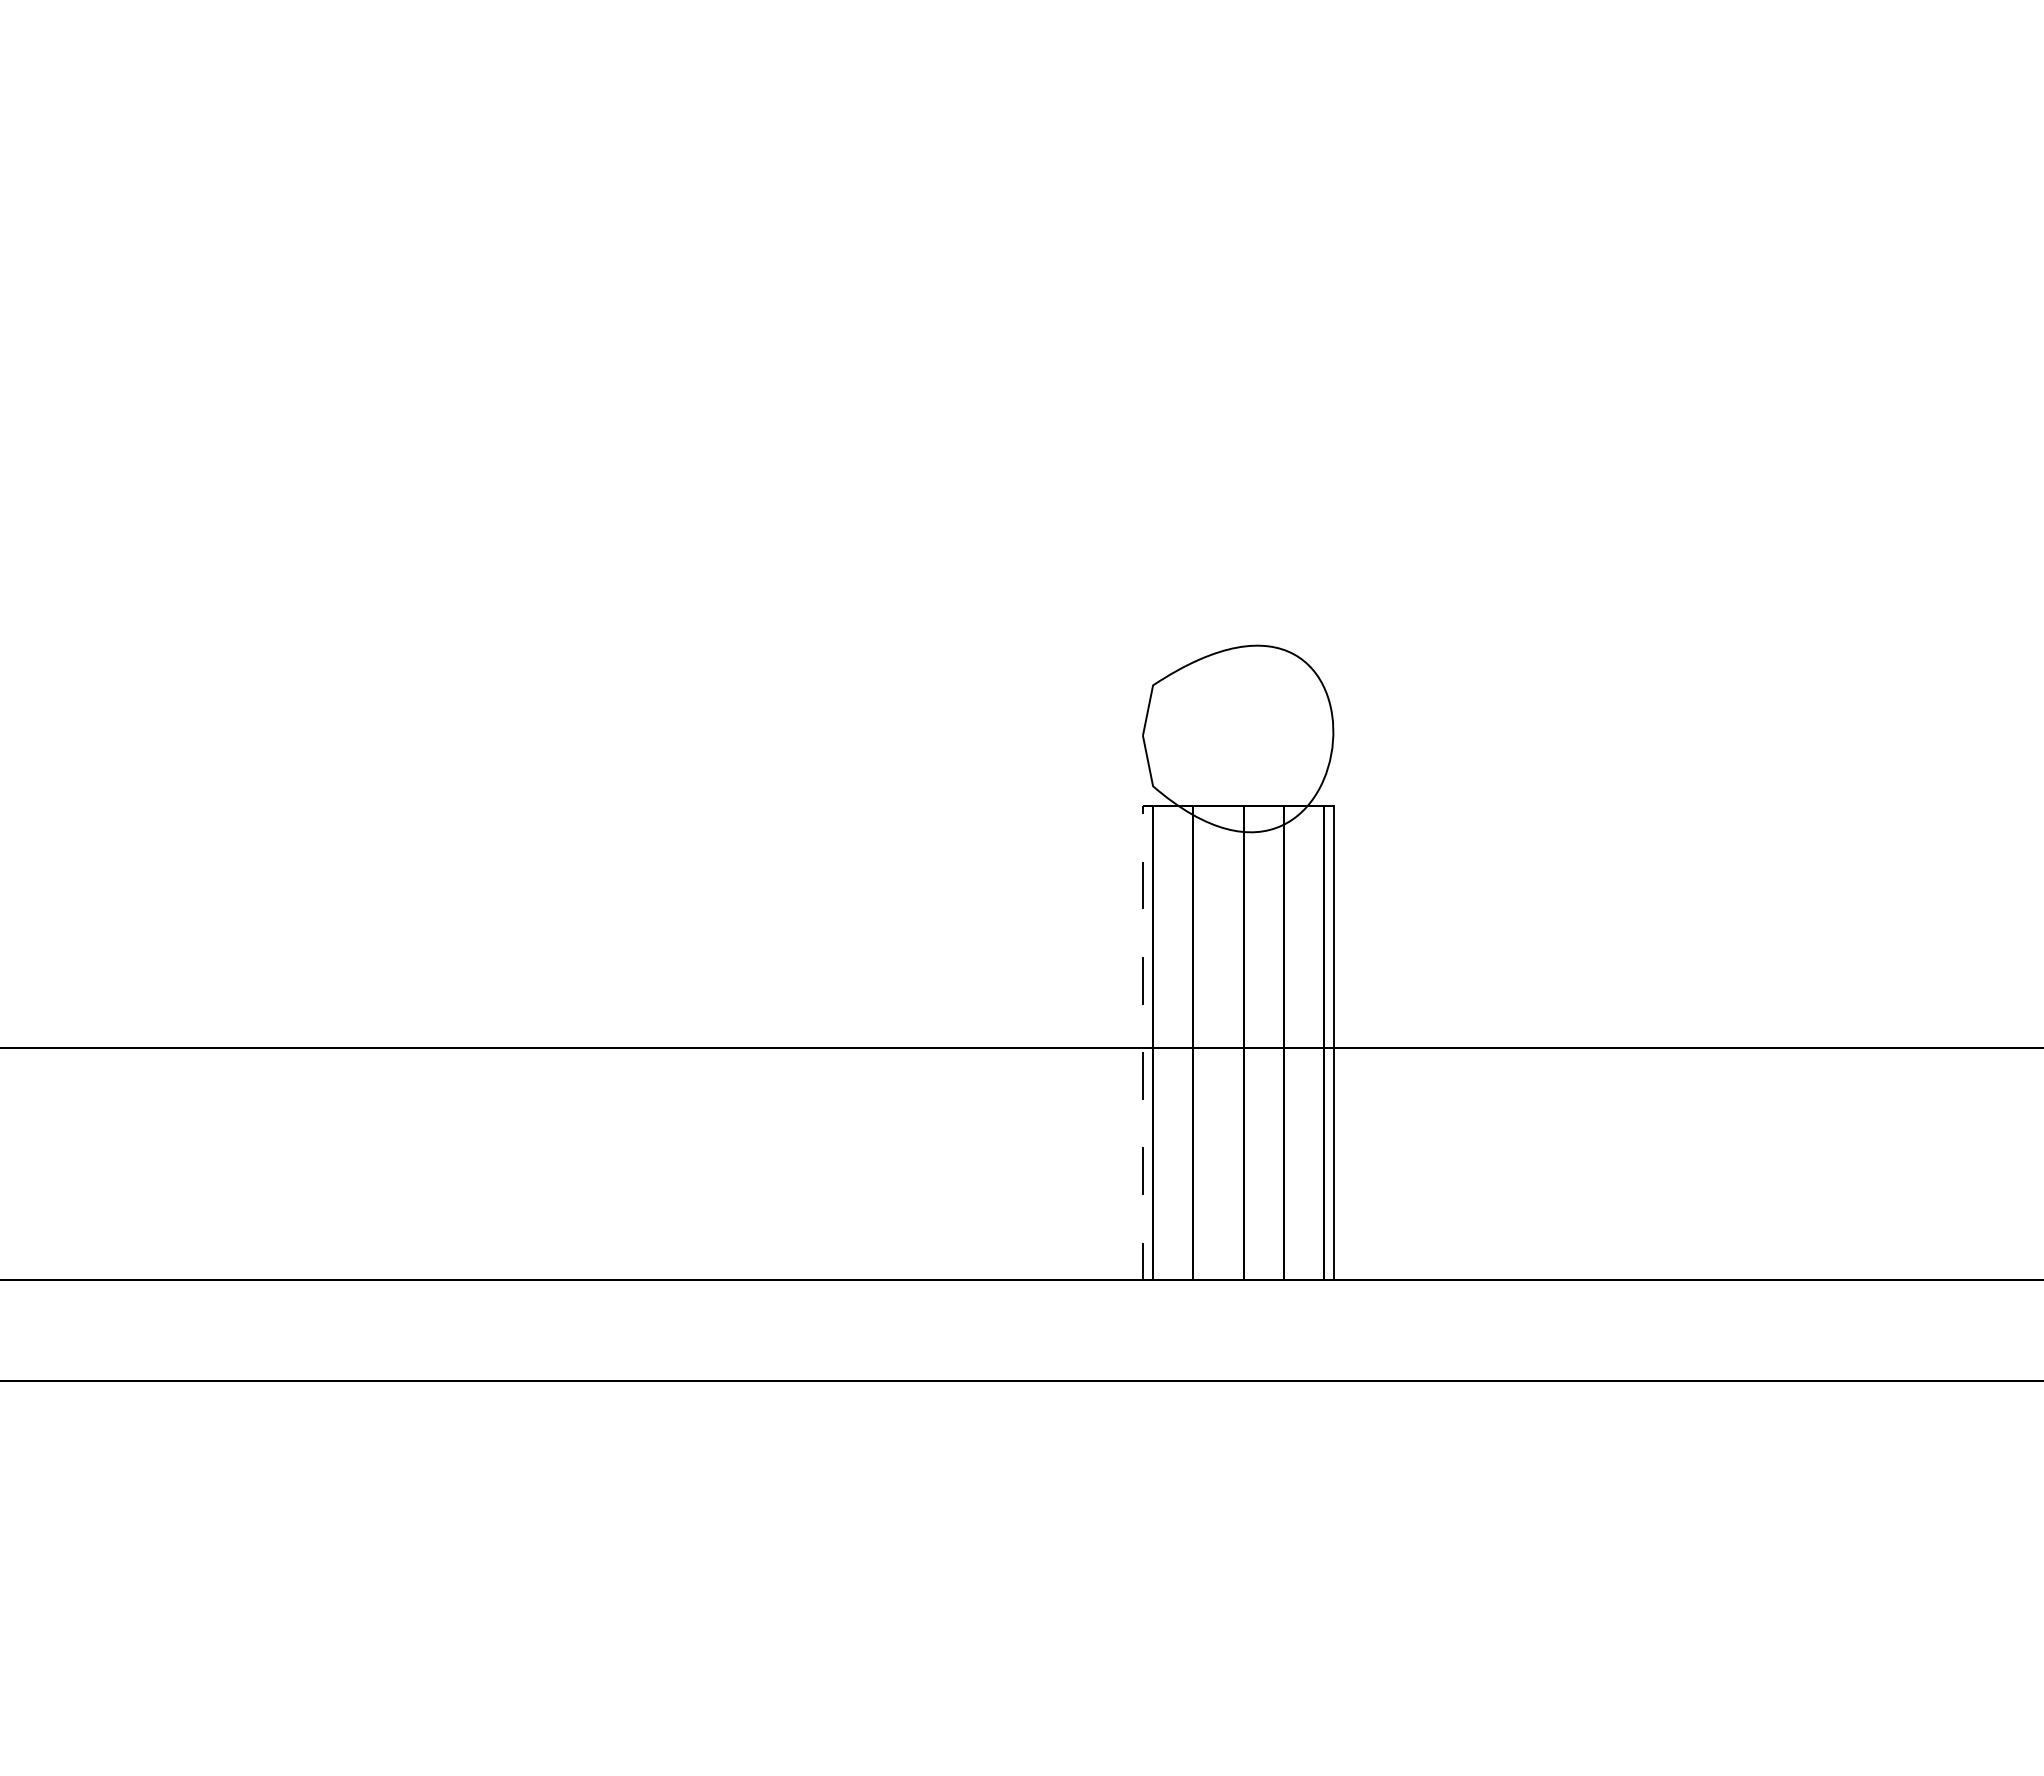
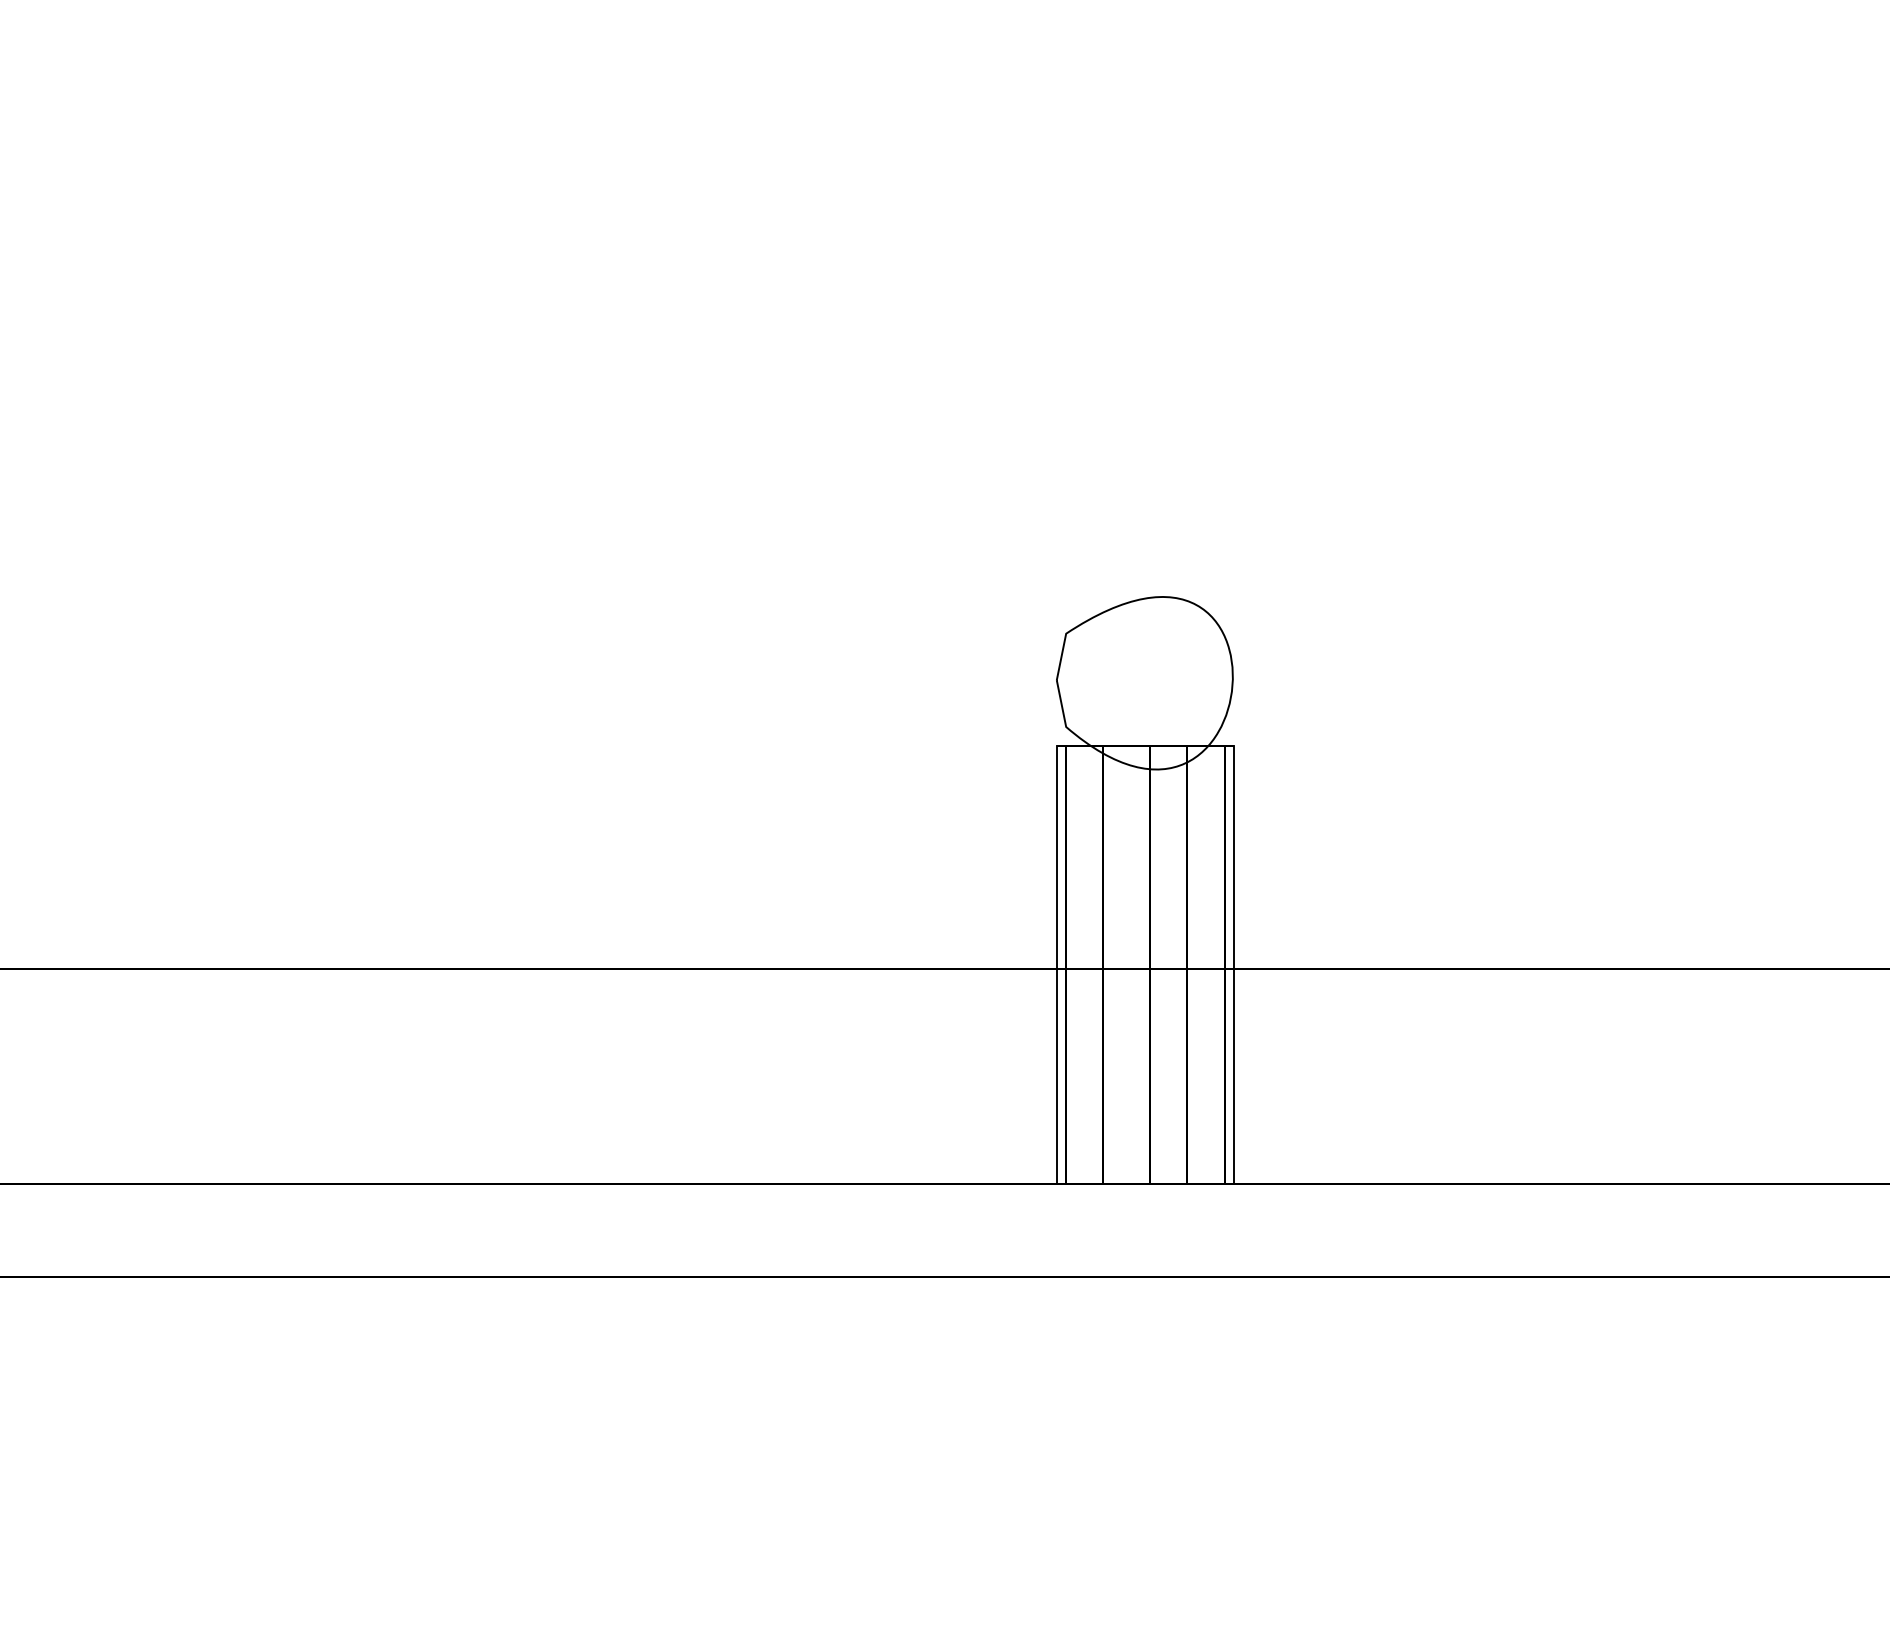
line: (1142, 1043) -> (1056, 964), dashed -> solid

